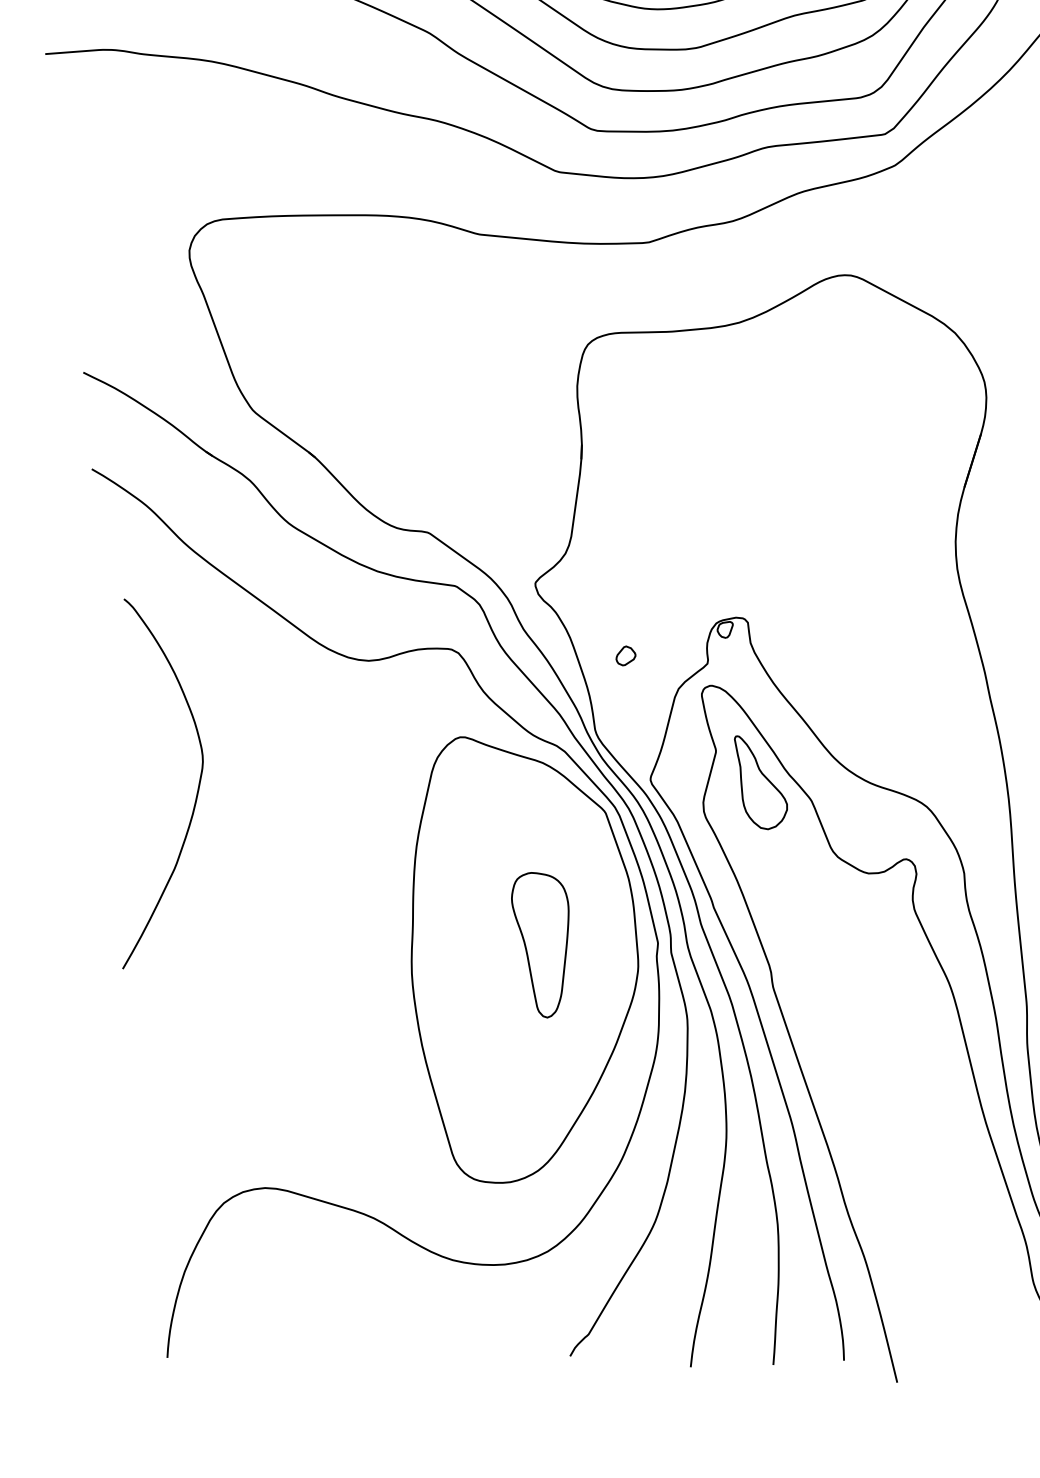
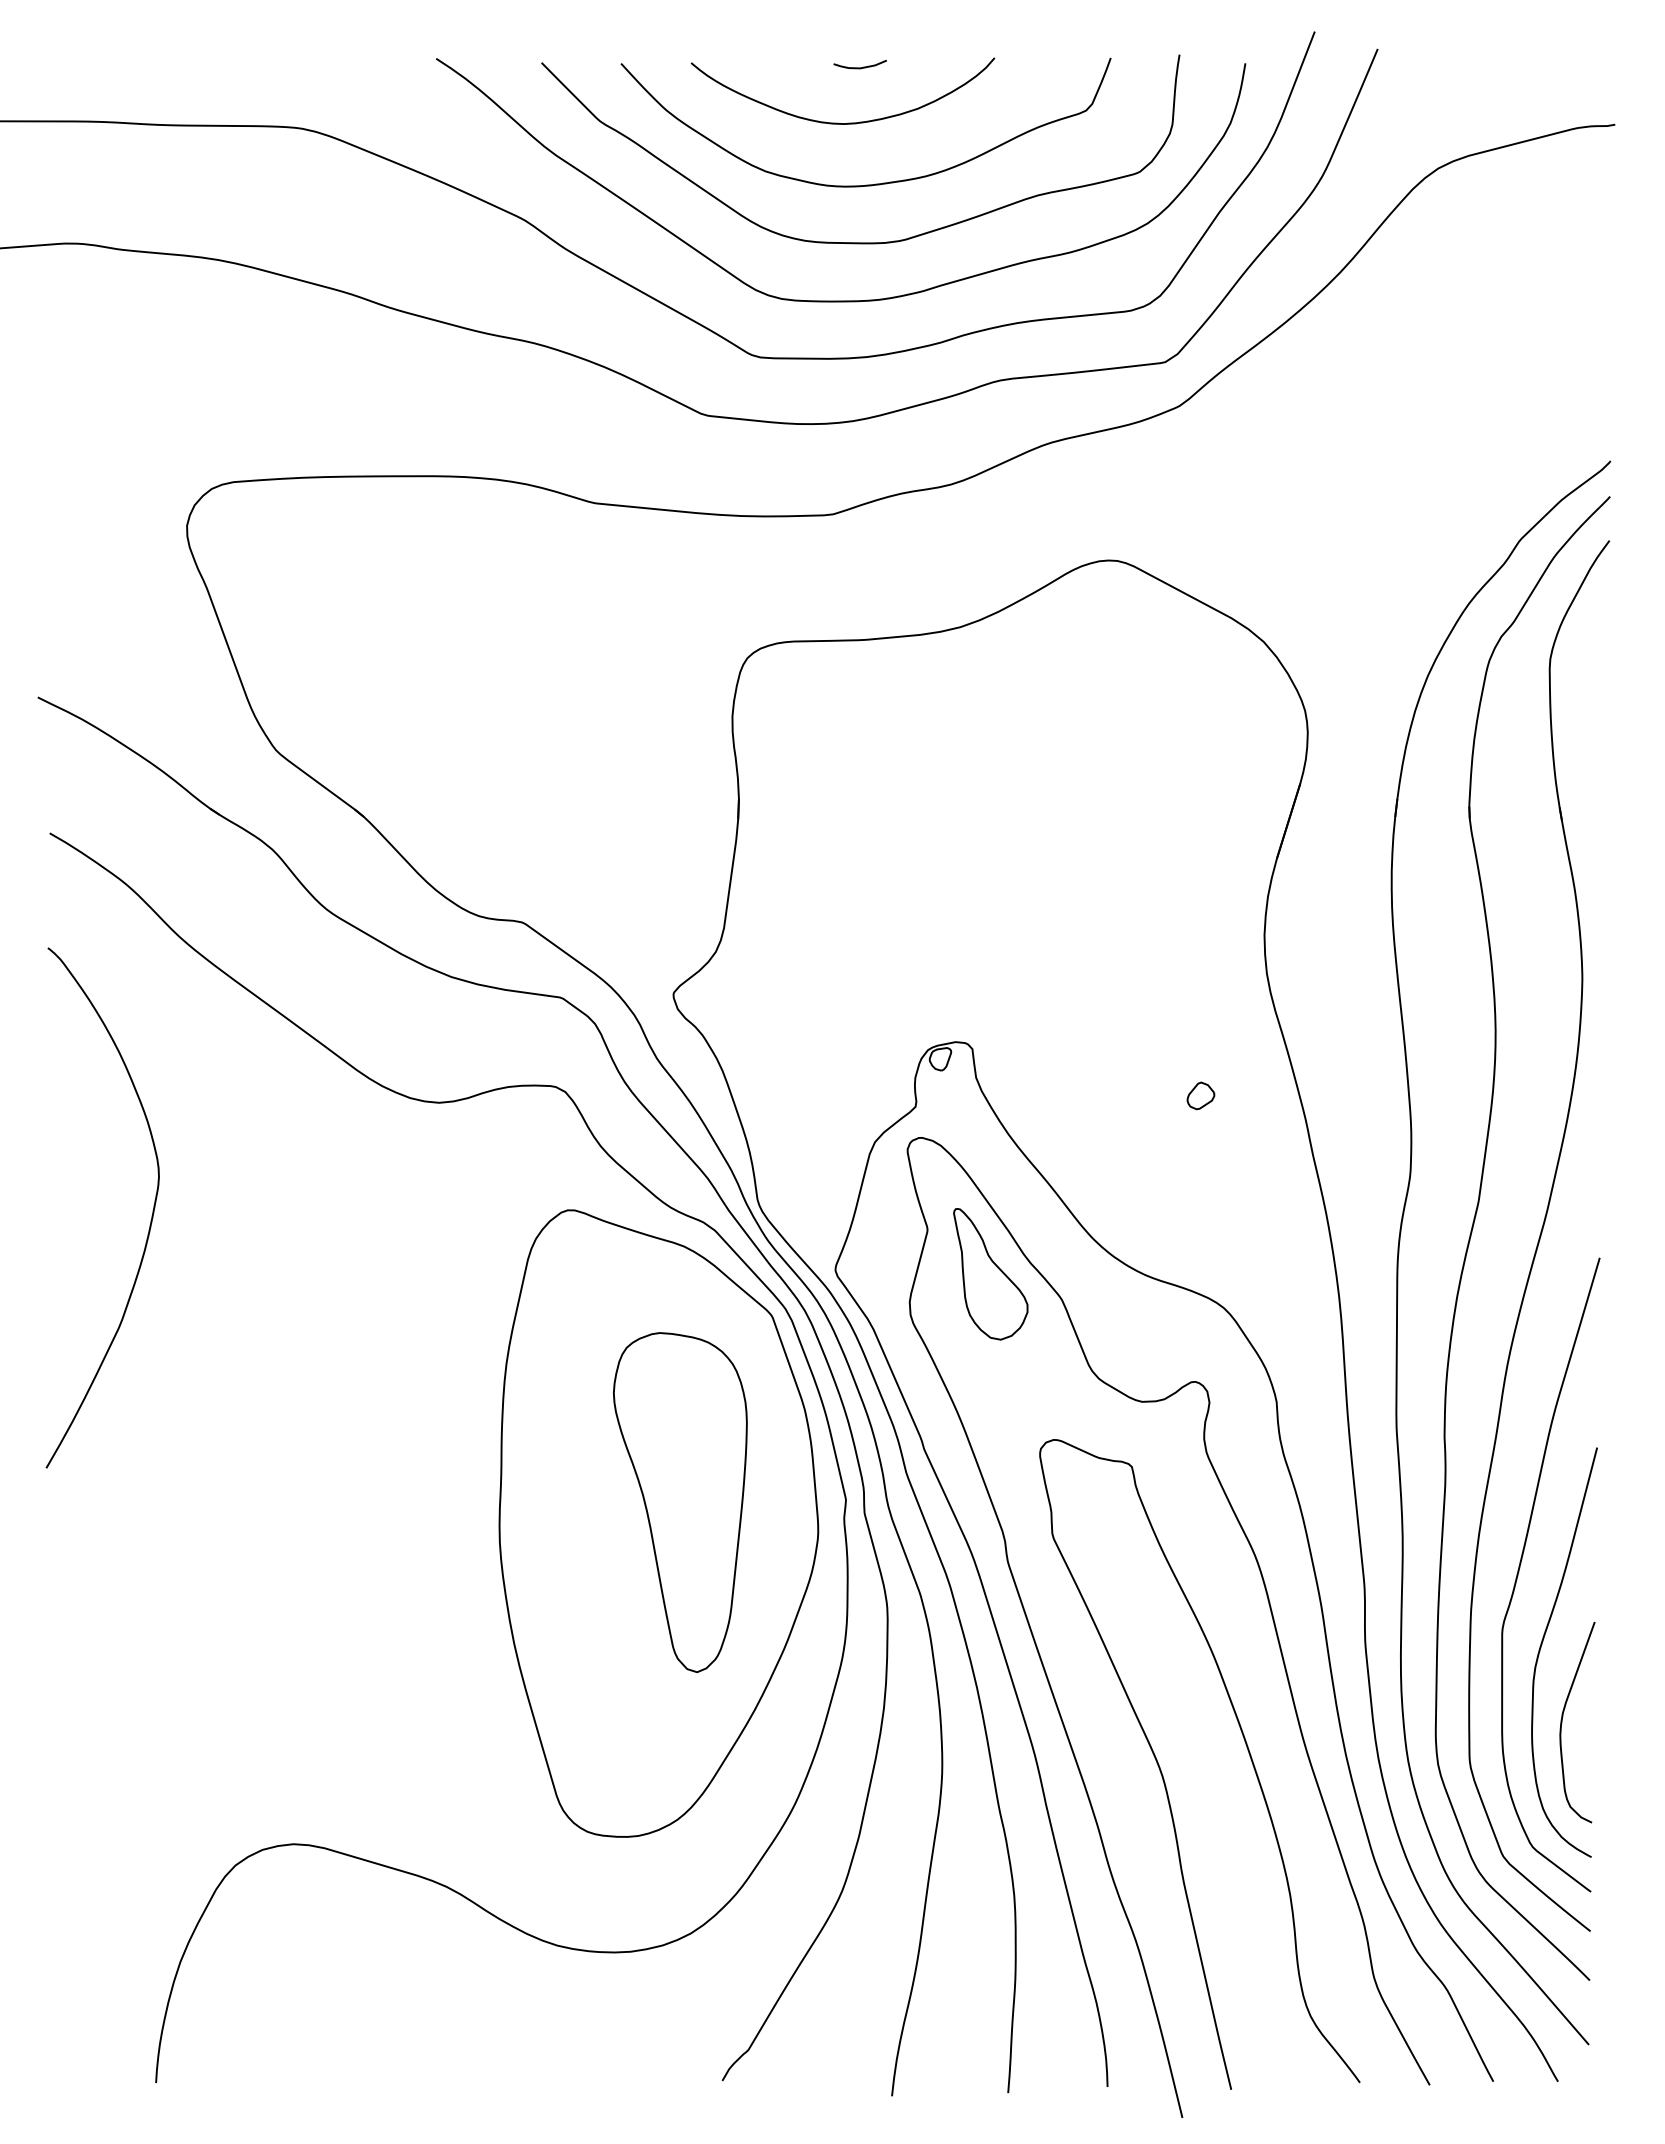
part: (625, 655) -> (1200, 1095), moved
curve: (197, 789) -> (151, 1215), moved
part: (540, 945) -> (680, 1502), size x1.67
curve: (883, 1139) -> (1163, 1775), added

